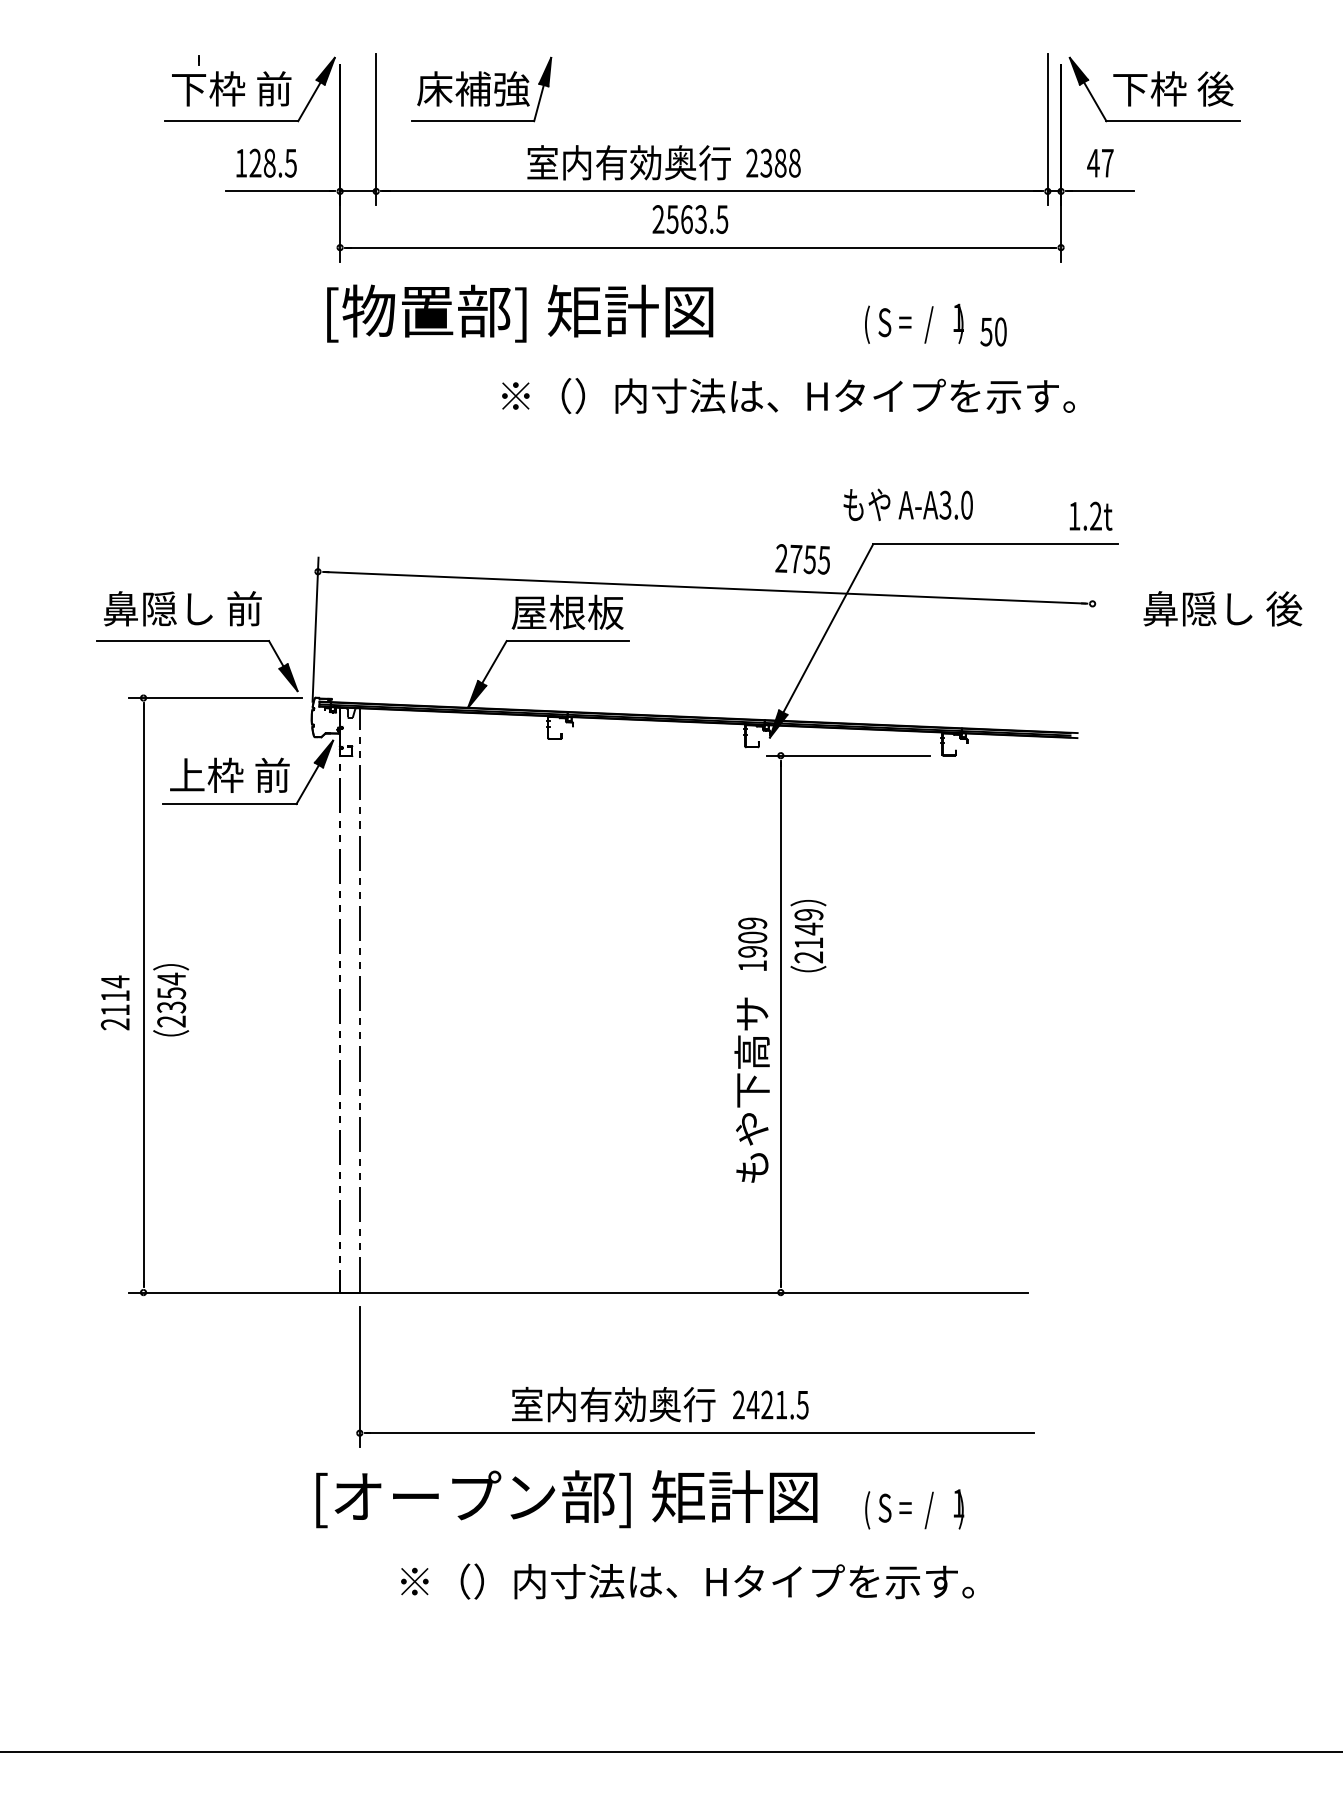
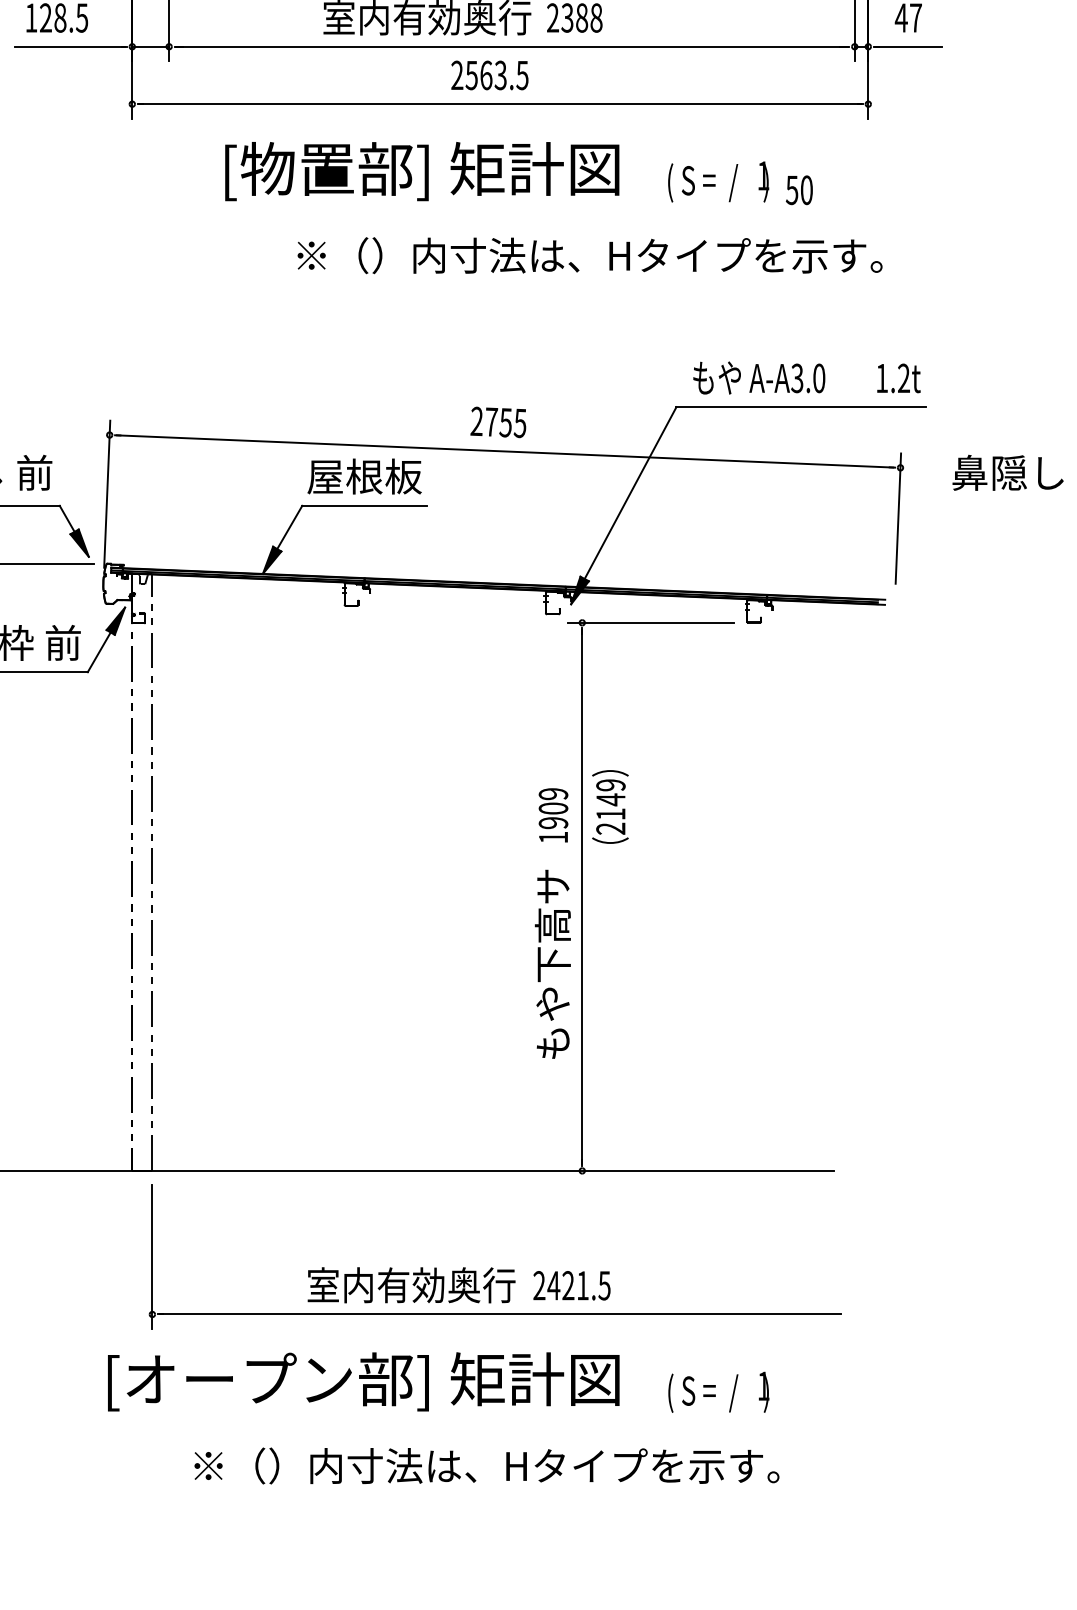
text: (520, 313) -> (422, 171), moved
text: (907, 504) -> (758, 377), moved
text: (802, 559) -> (498, 422), moved
line: (1090, 653) -> (898, 518), added

